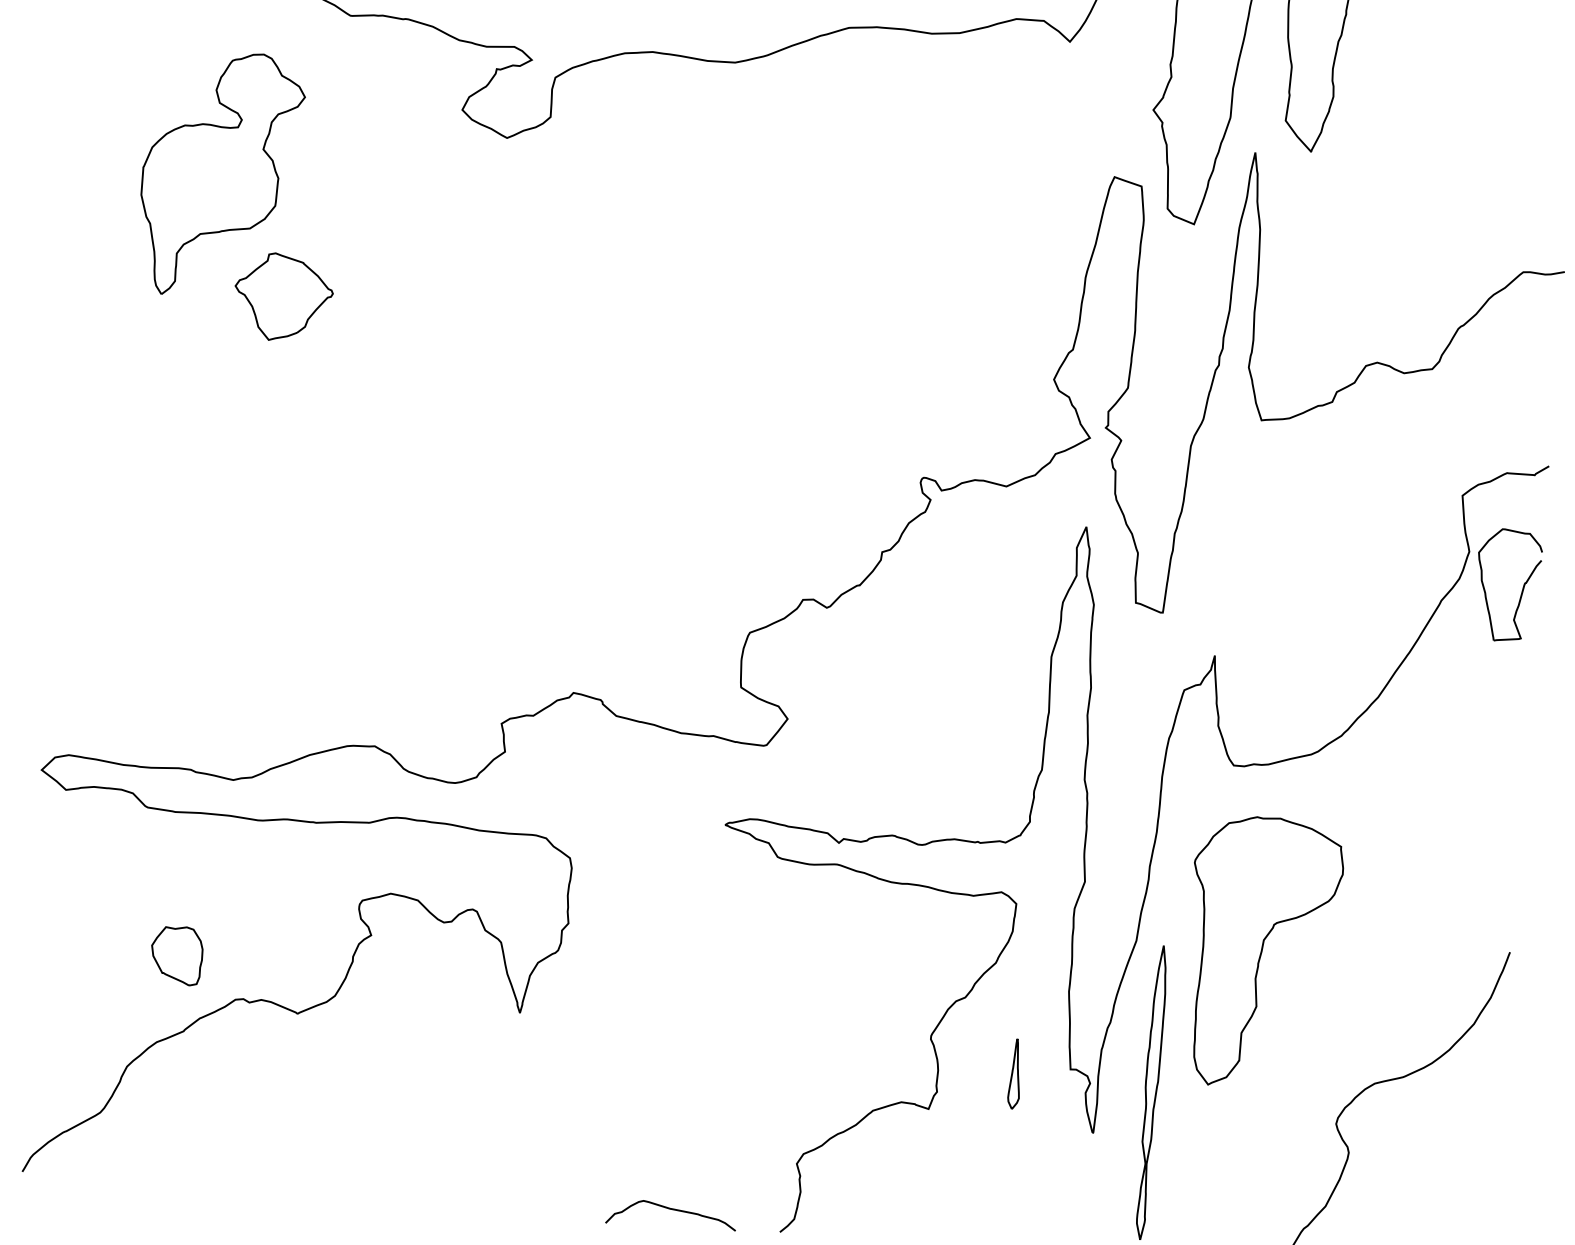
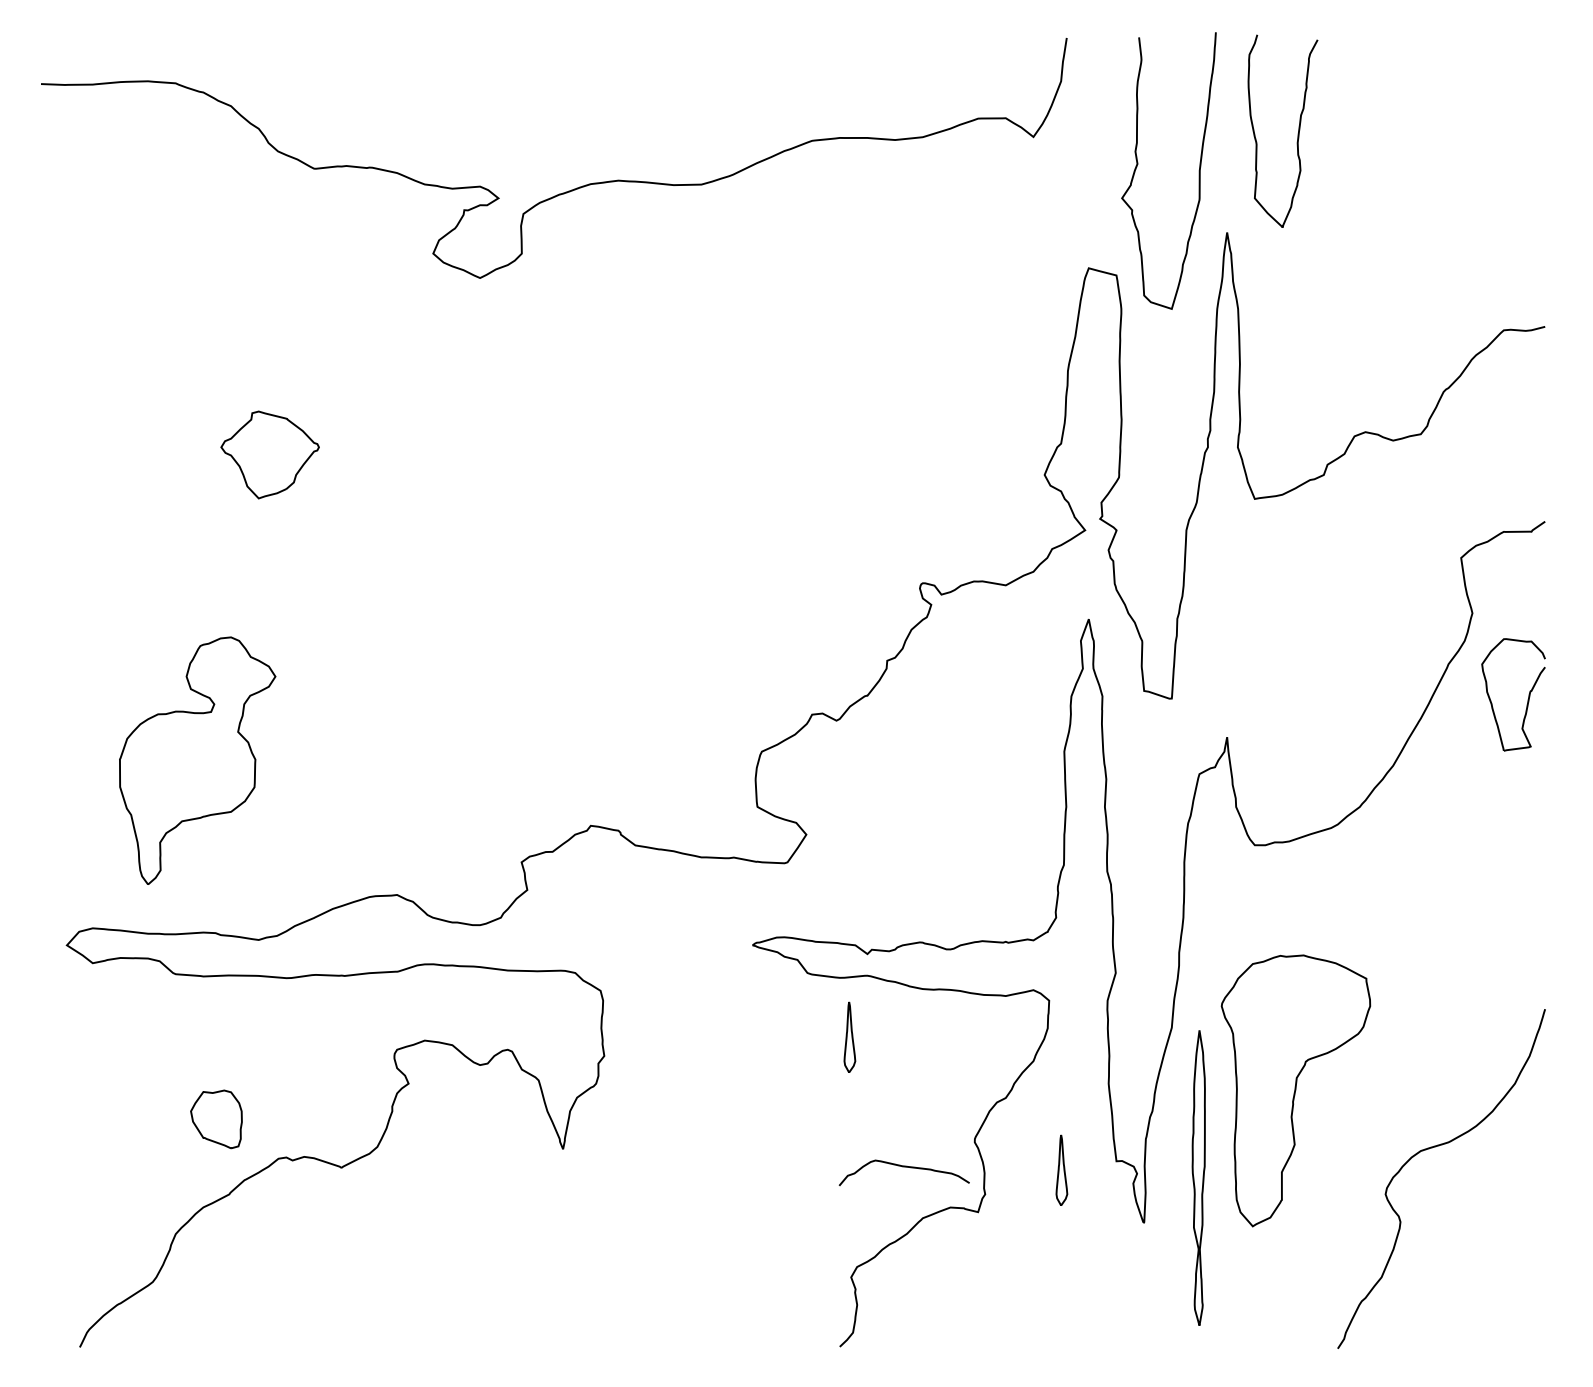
part: (220, 174) -> (197, 760), moved
part: (1521, 591) -> (1527, 699), moved
part: (814, 923) -> (849, 1036), added
part: (1261, 952) -> (1295, 1090), moved
curve: (671, 1210) -> (903, 1167), moved

